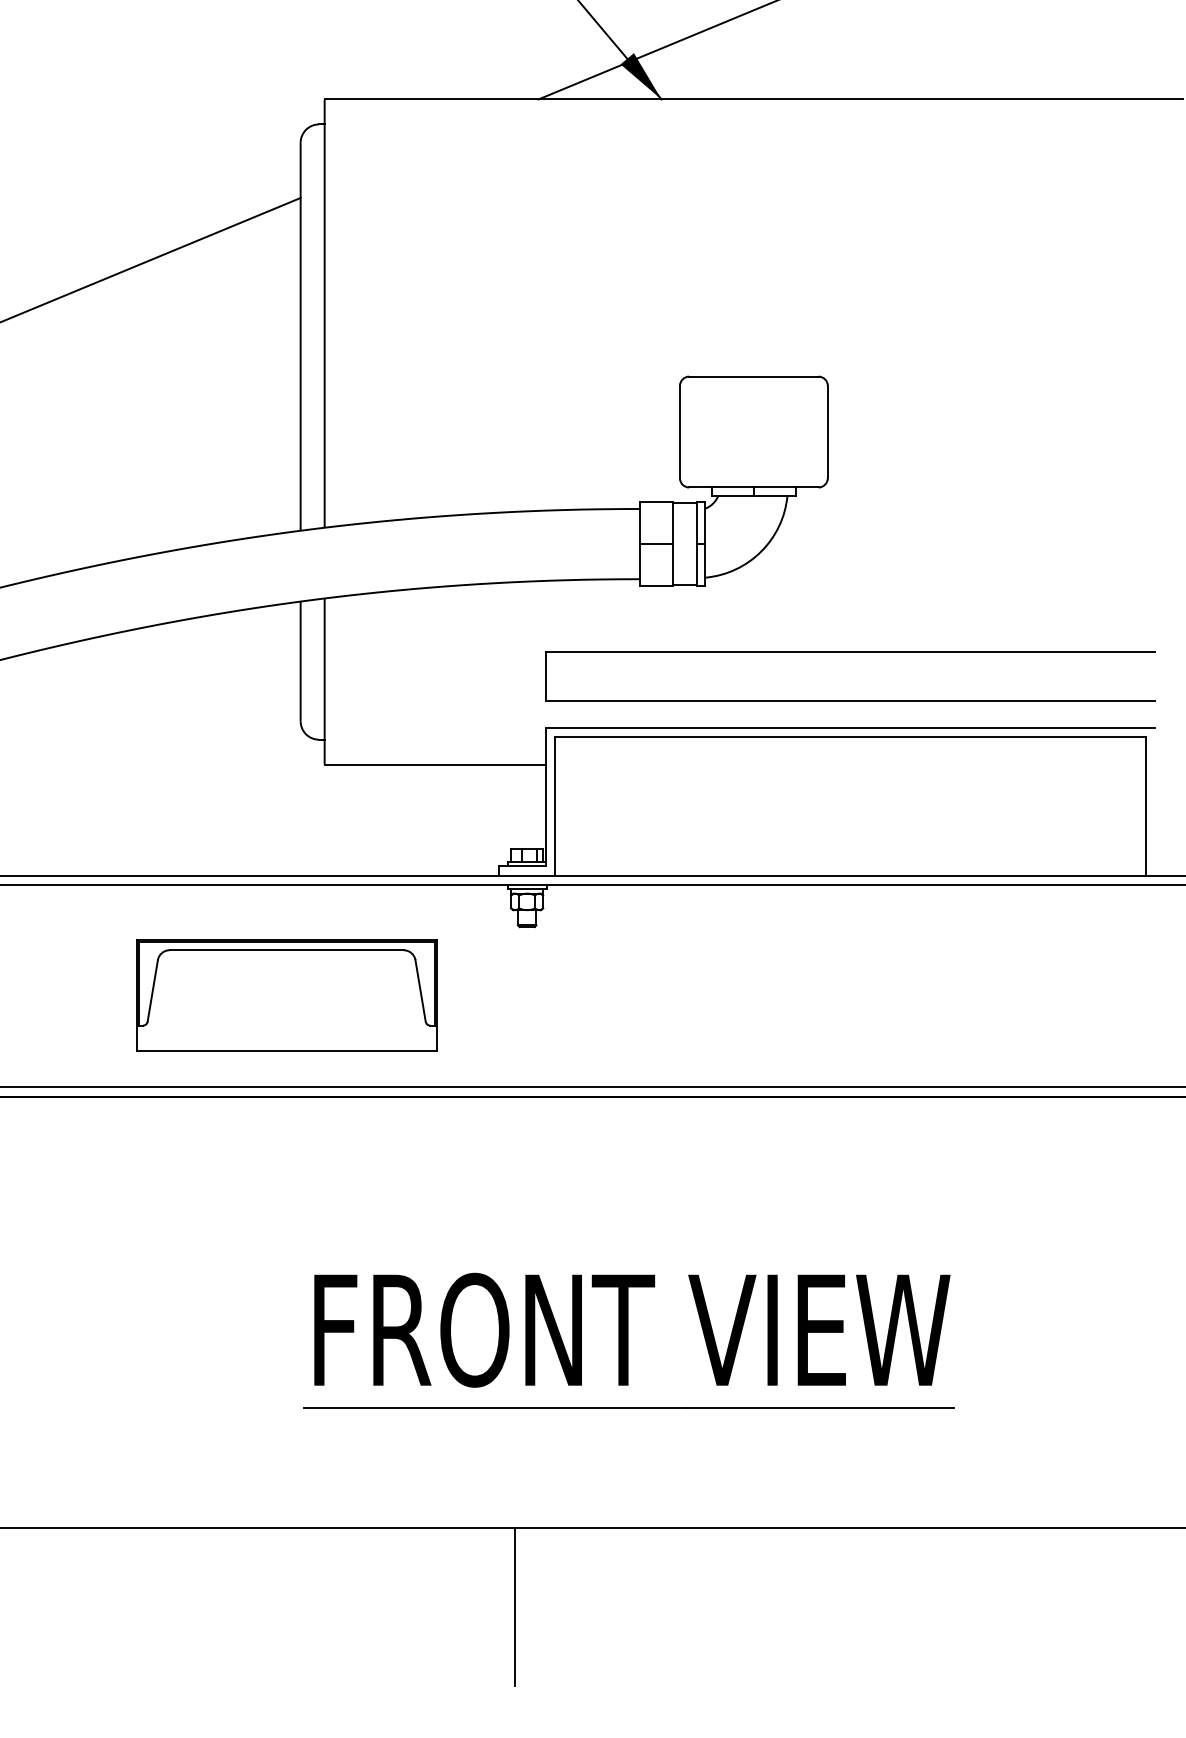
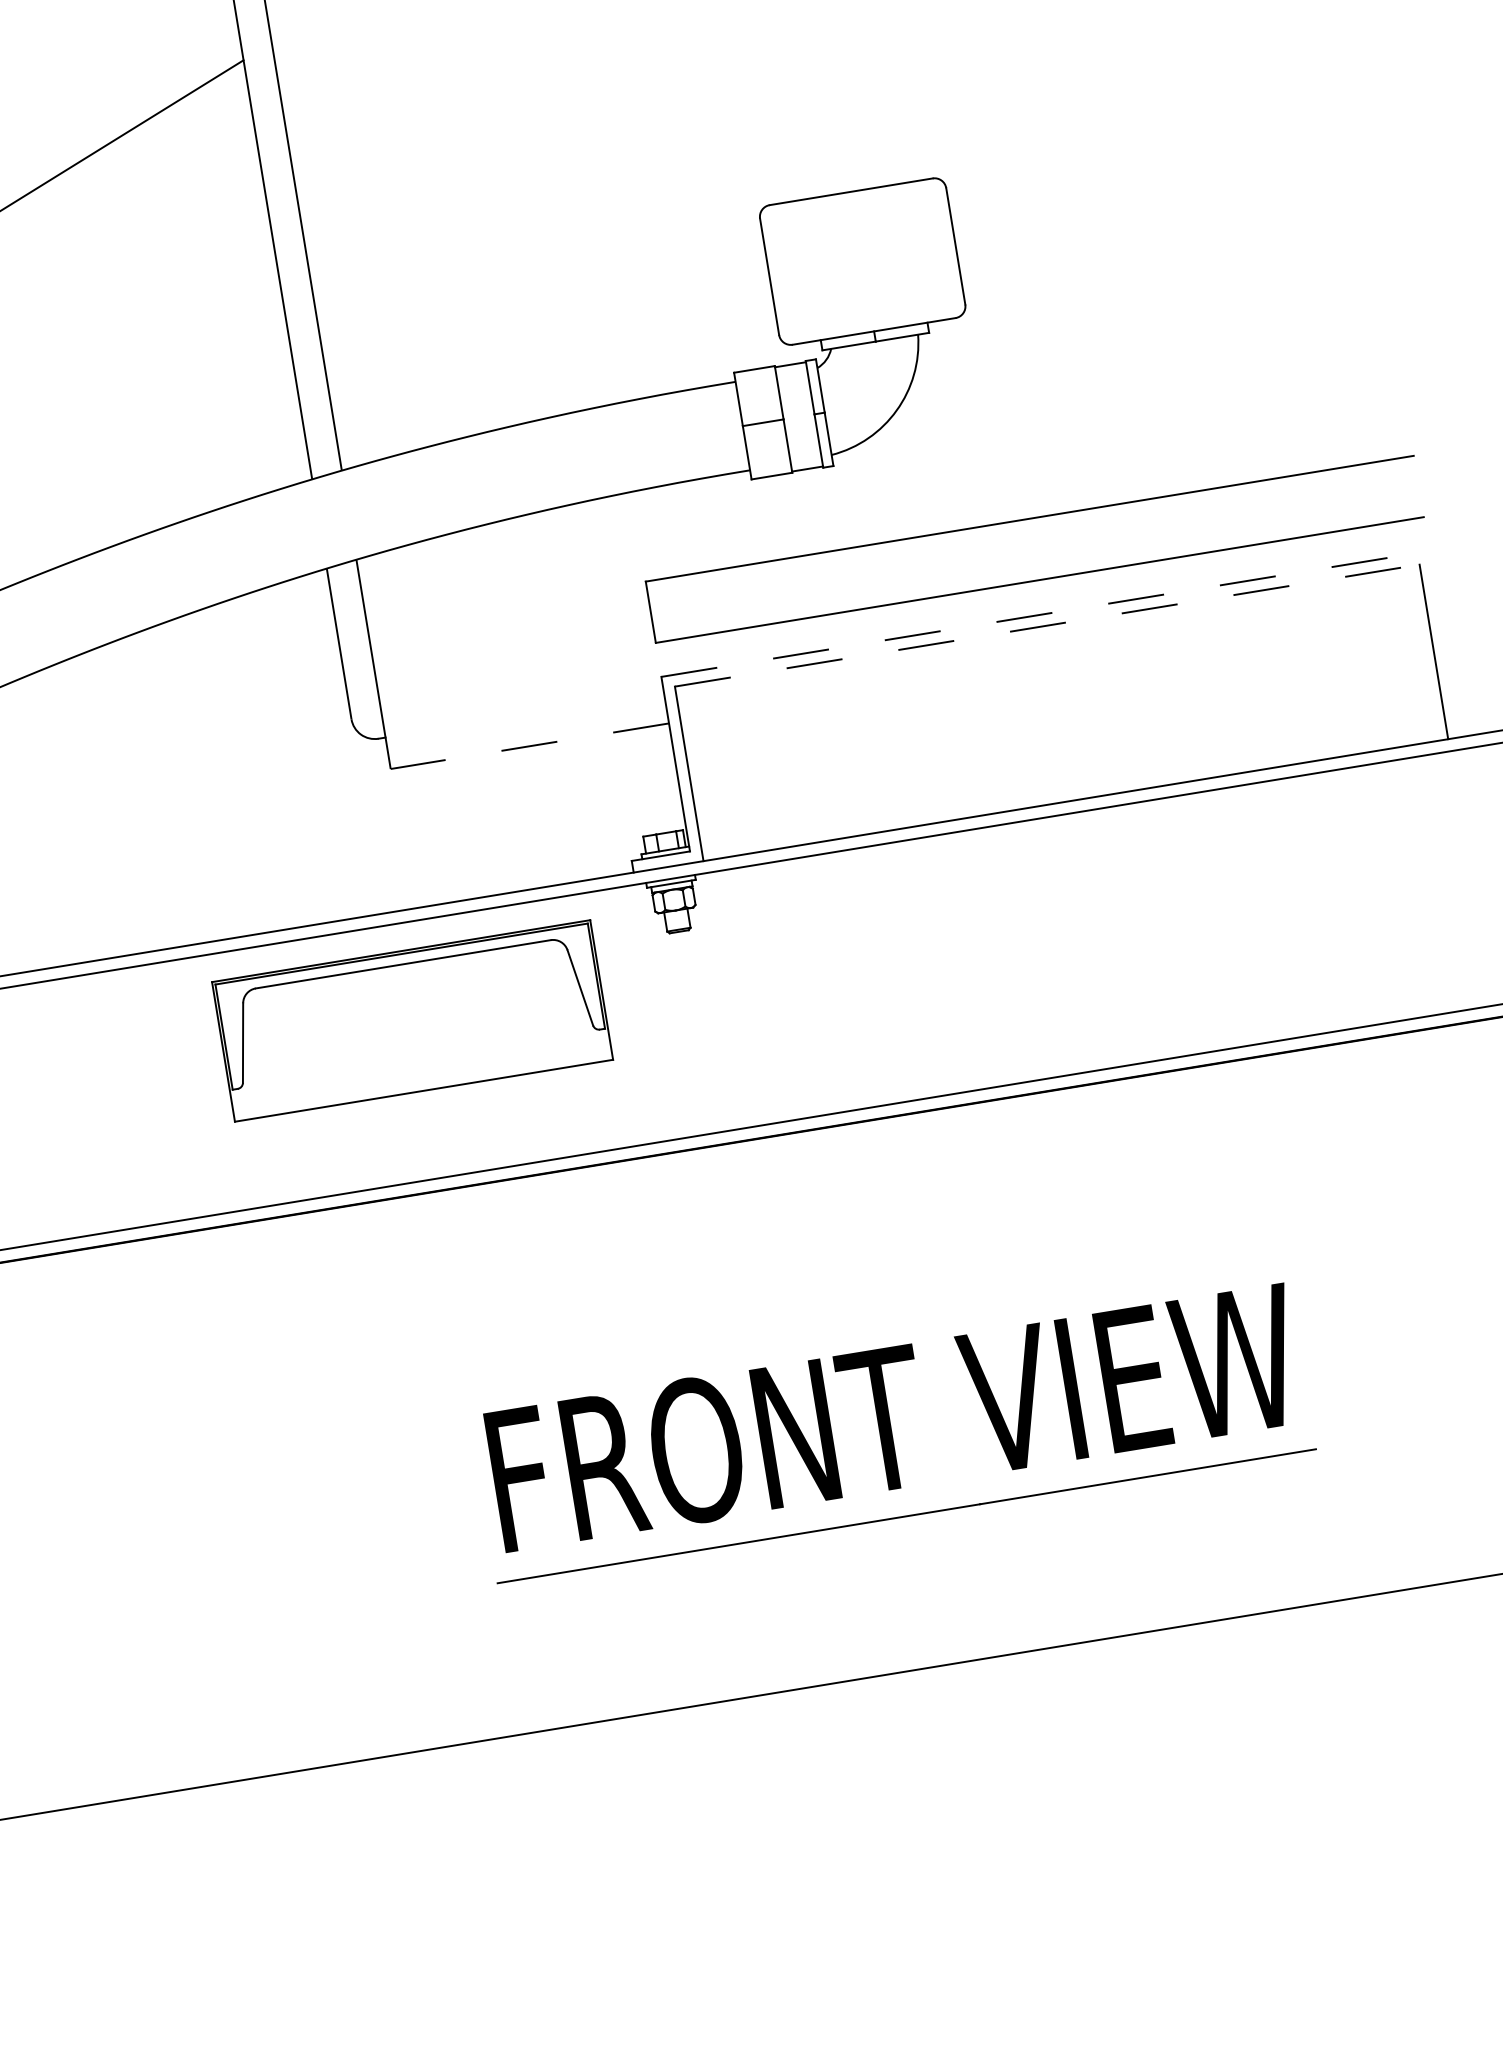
line: (850, 727) -> (1045, 613), solid -> dashed
line: (850, 736) -> (1047, 625), solid -> dashed
line: (434, 764) -> (529, 746), solid -> dashed
part: (286, 995) -> (412, 1021), moved
line: (515, 1606) -> (804, 1789), removed

